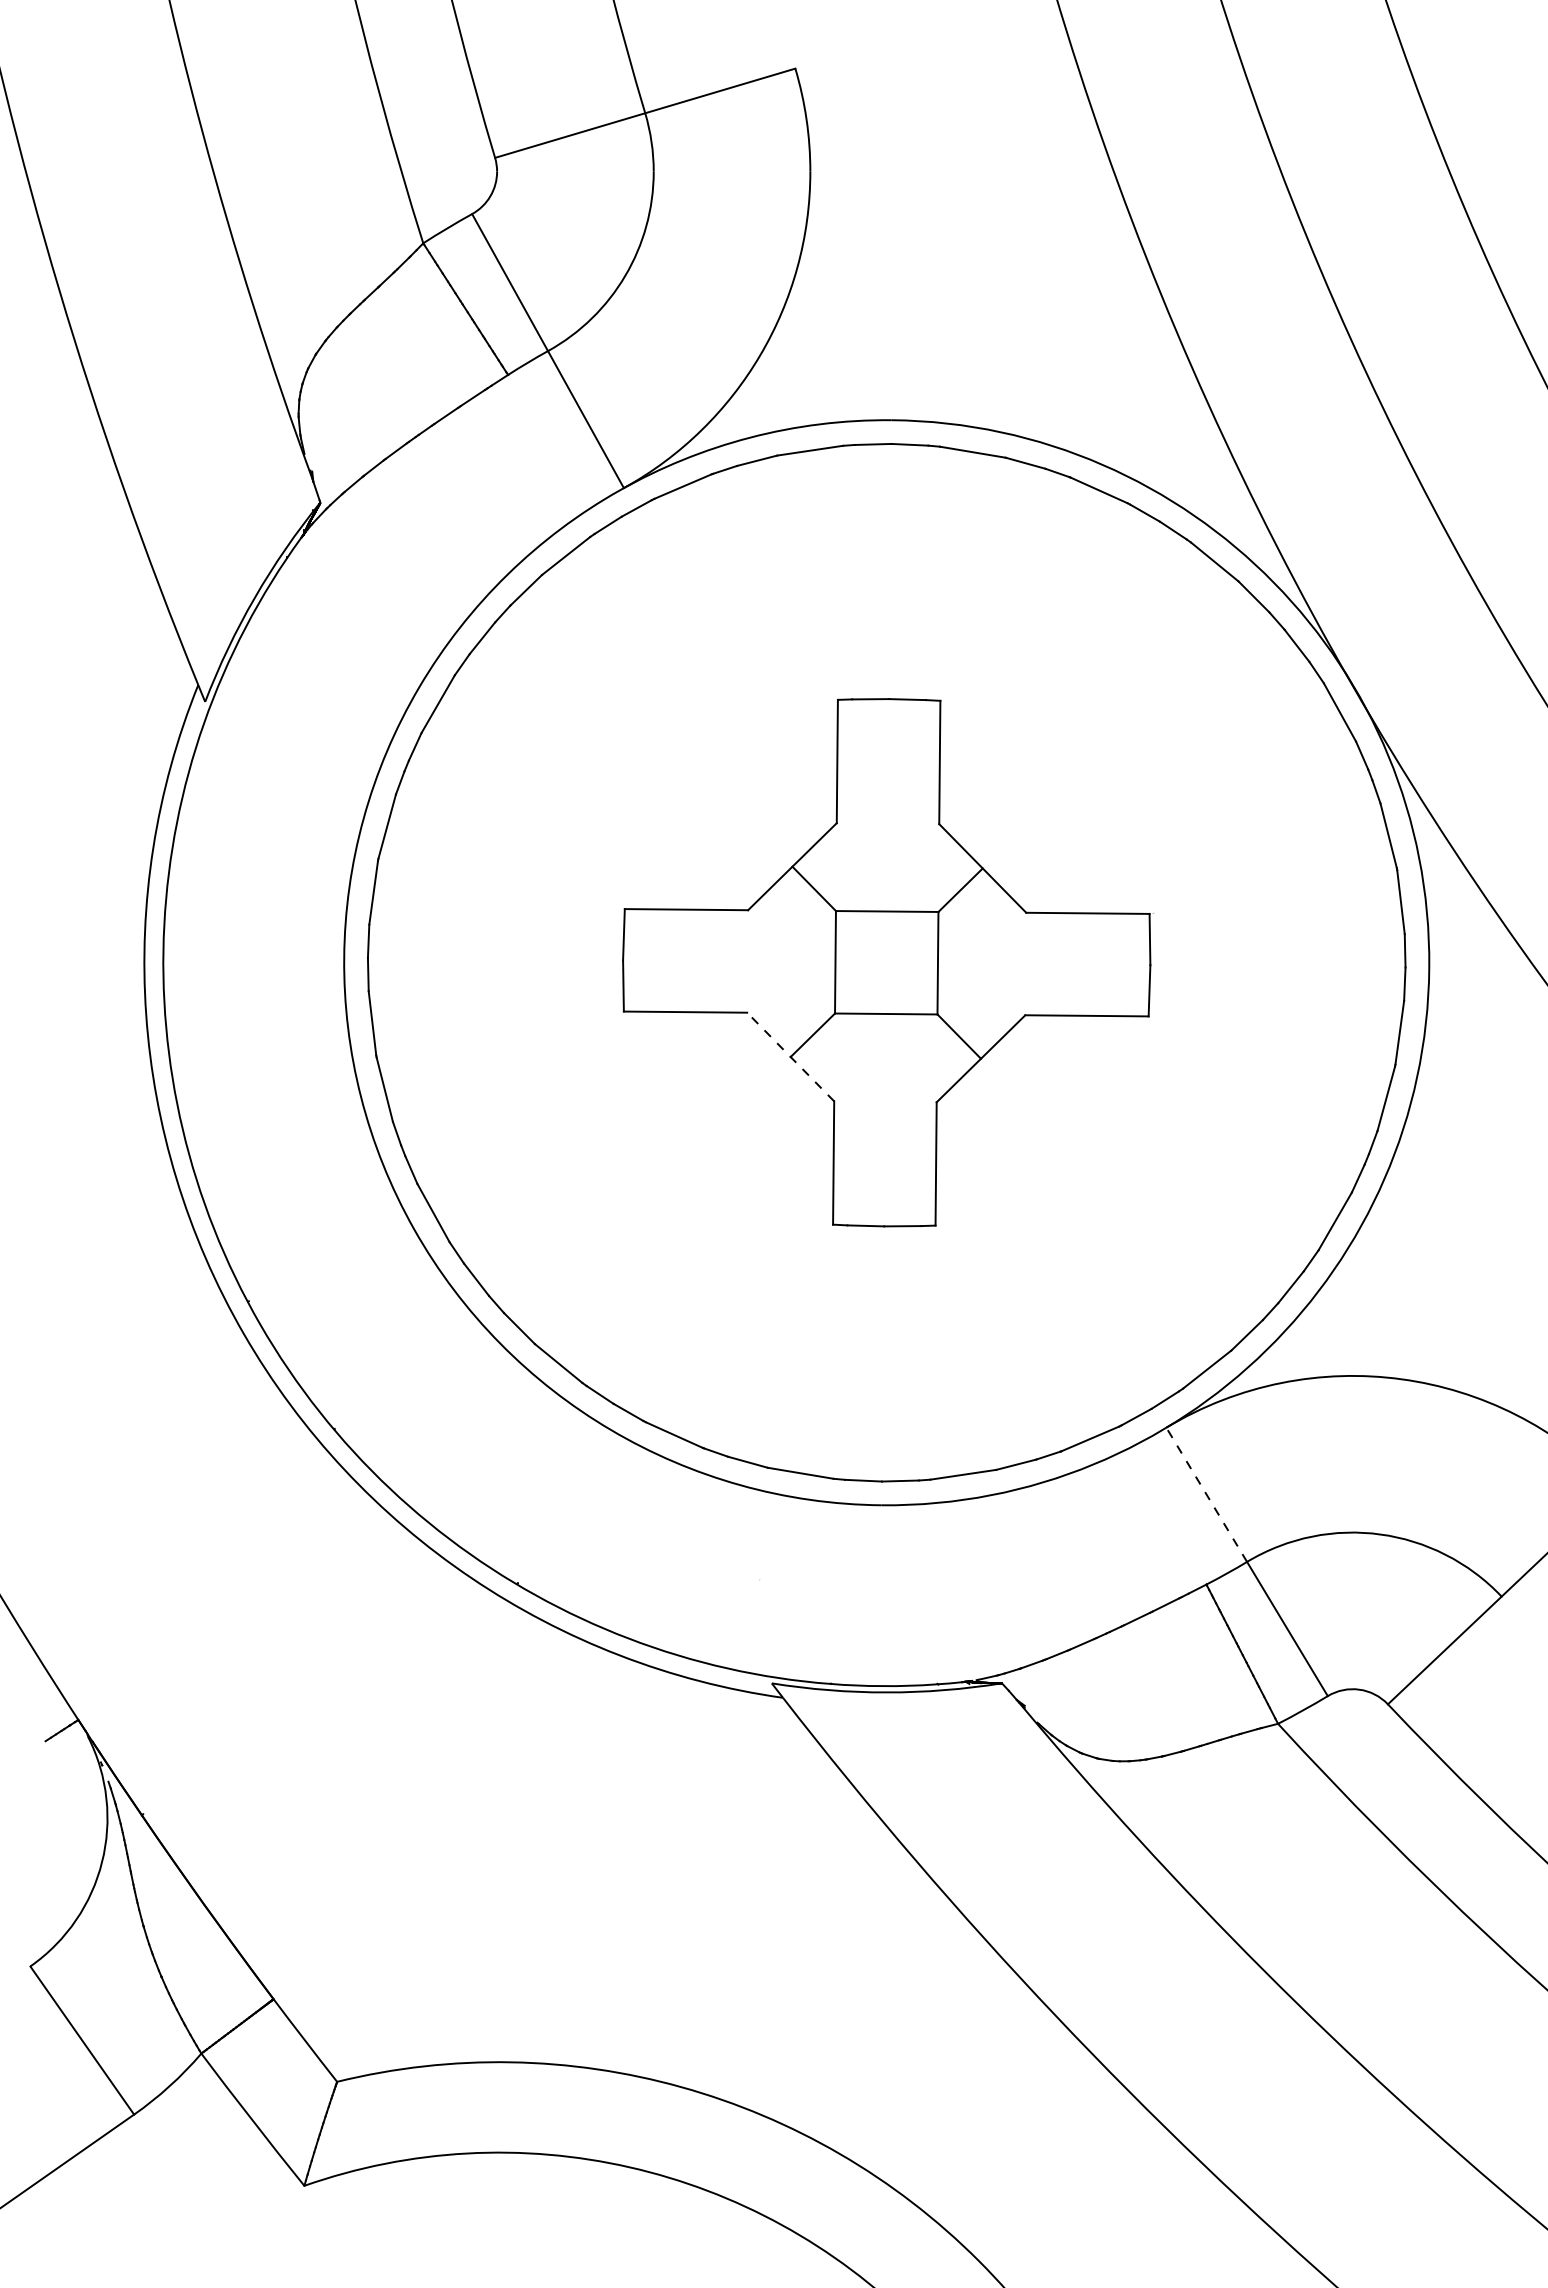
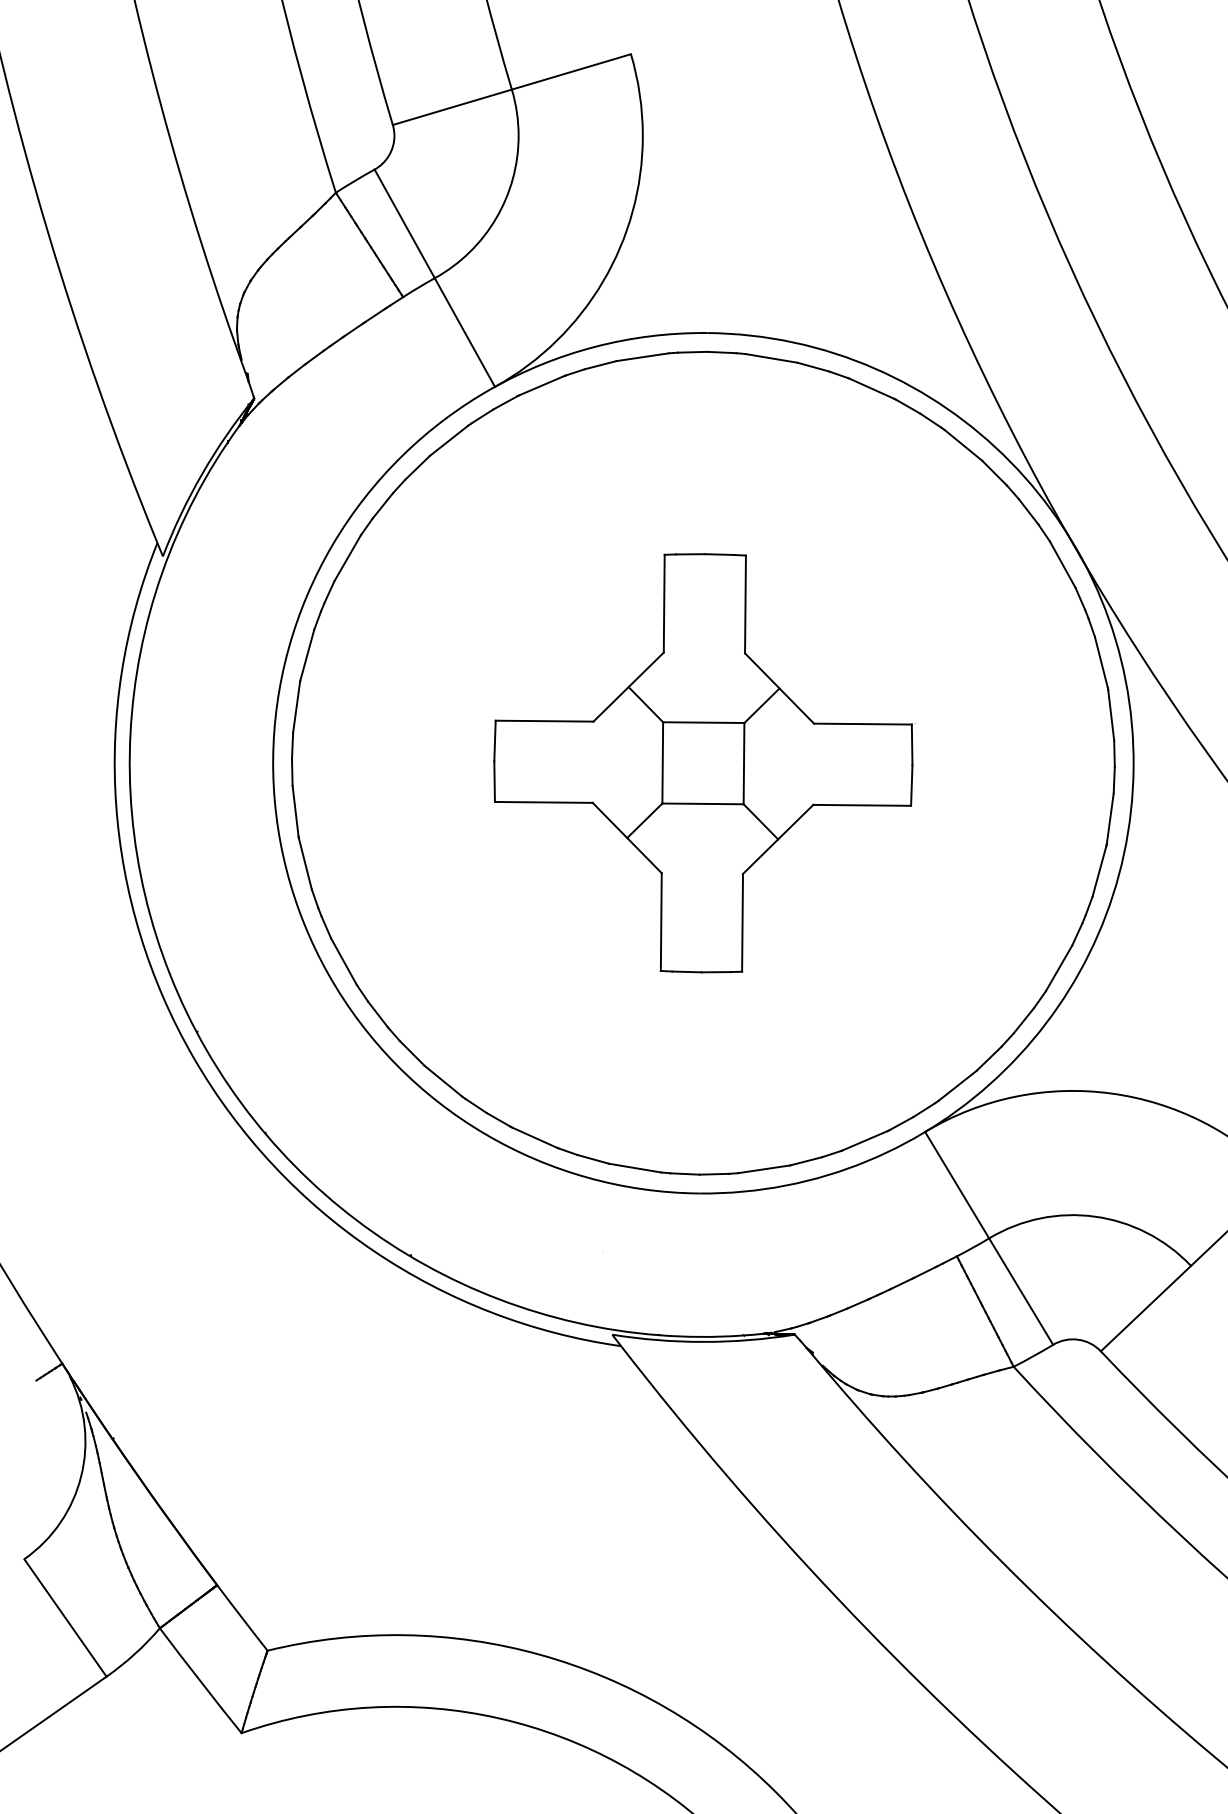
line: (790, 1056) -> (627, 837), dashed -> solid
line: (1206, 1494) -> (956, 1184), dashed -> solid

